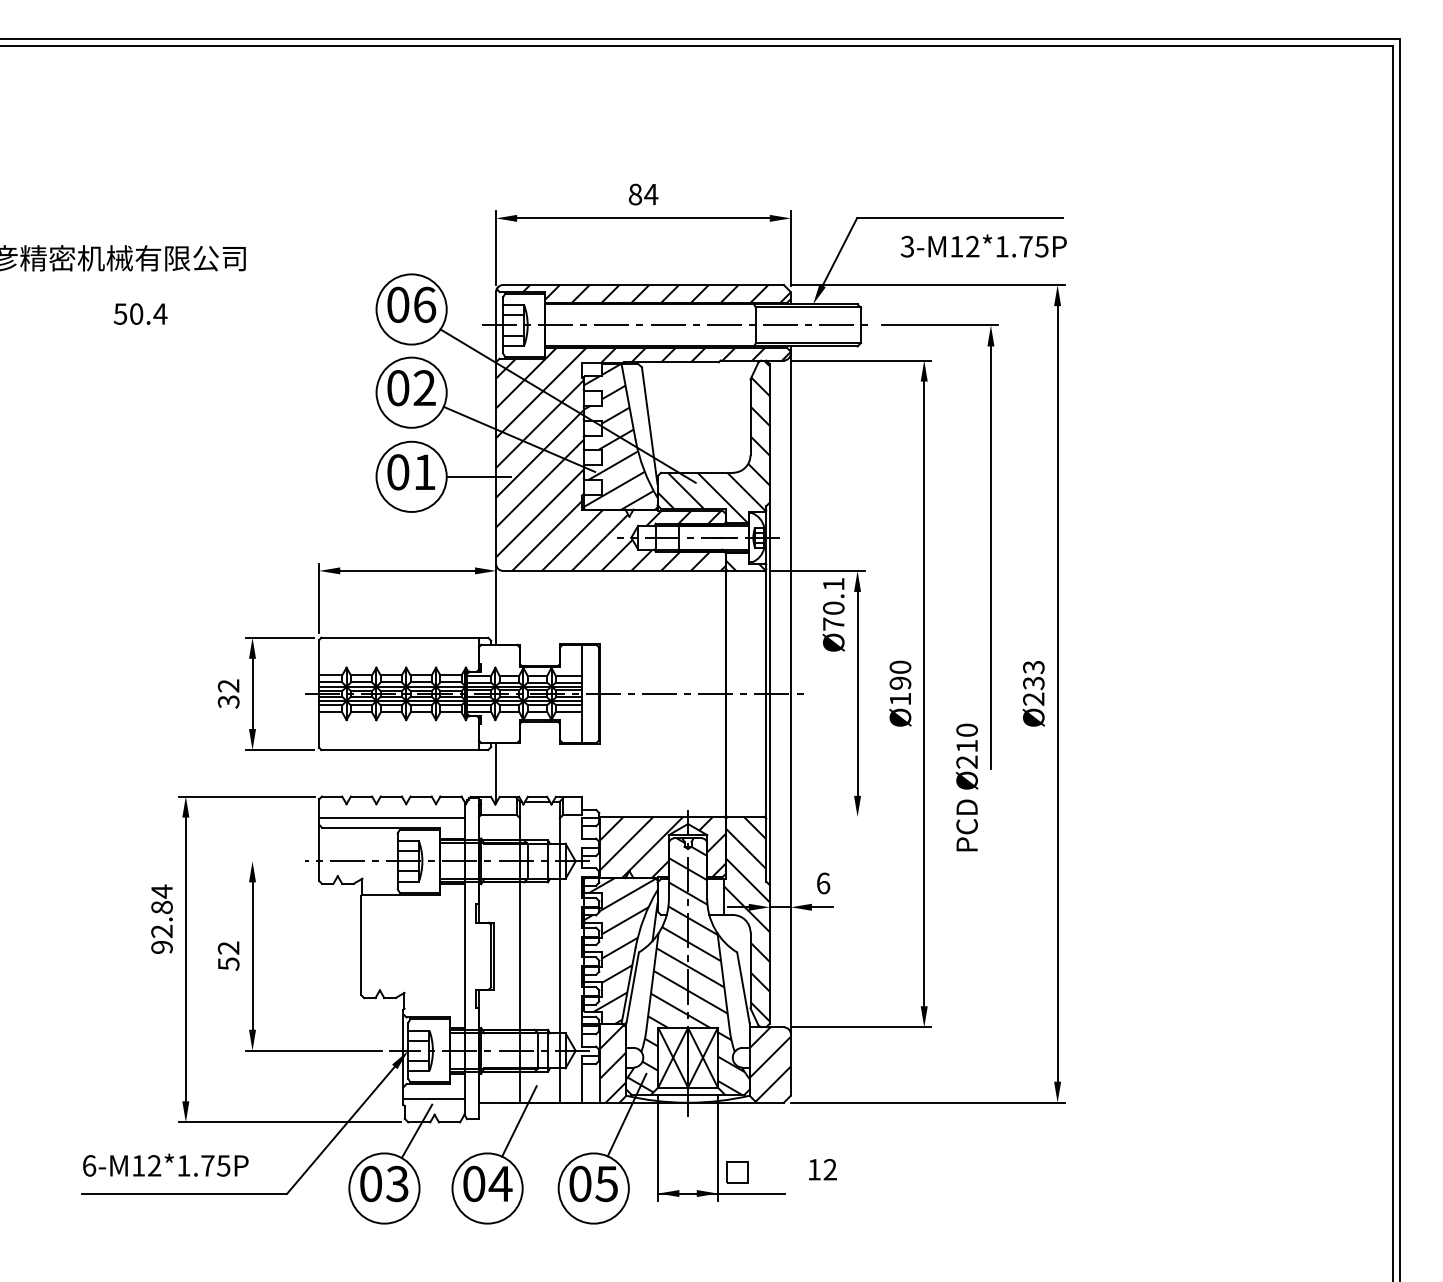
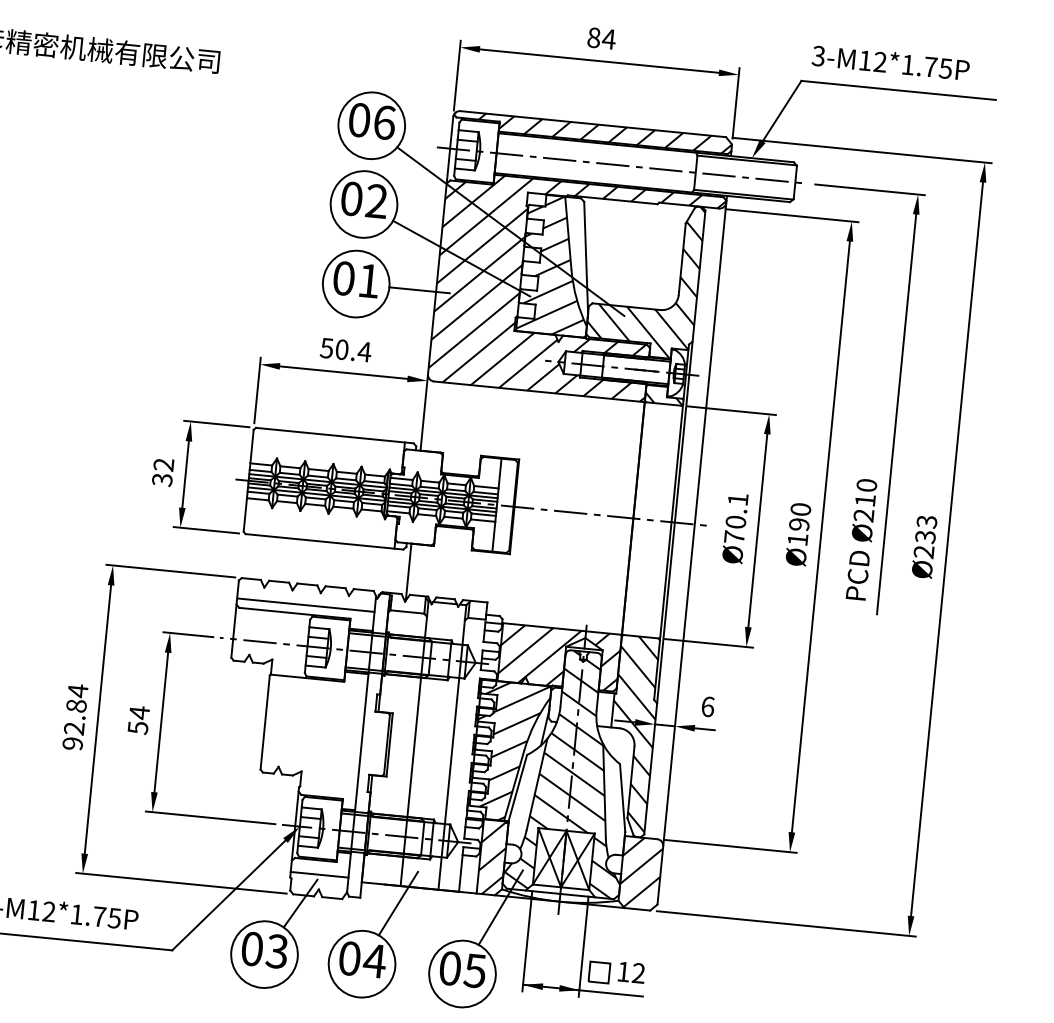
text: (983, 245) -> (890, 62), moved
text: (140, 313) -> (345, 349), moved
text: (833, 614) -> (735, 528), moved
text: (967, 787) -> (861, 539), moved
line: (817, 816) -> (708, 642), added
line: (271, 861) -> (188, 634), added
text: (161, 918) -> (74, 716), moved
text: (228, 948) -> (139, 713), 52 -> 54
text: (822, 1169) -> (631, 972), moved

